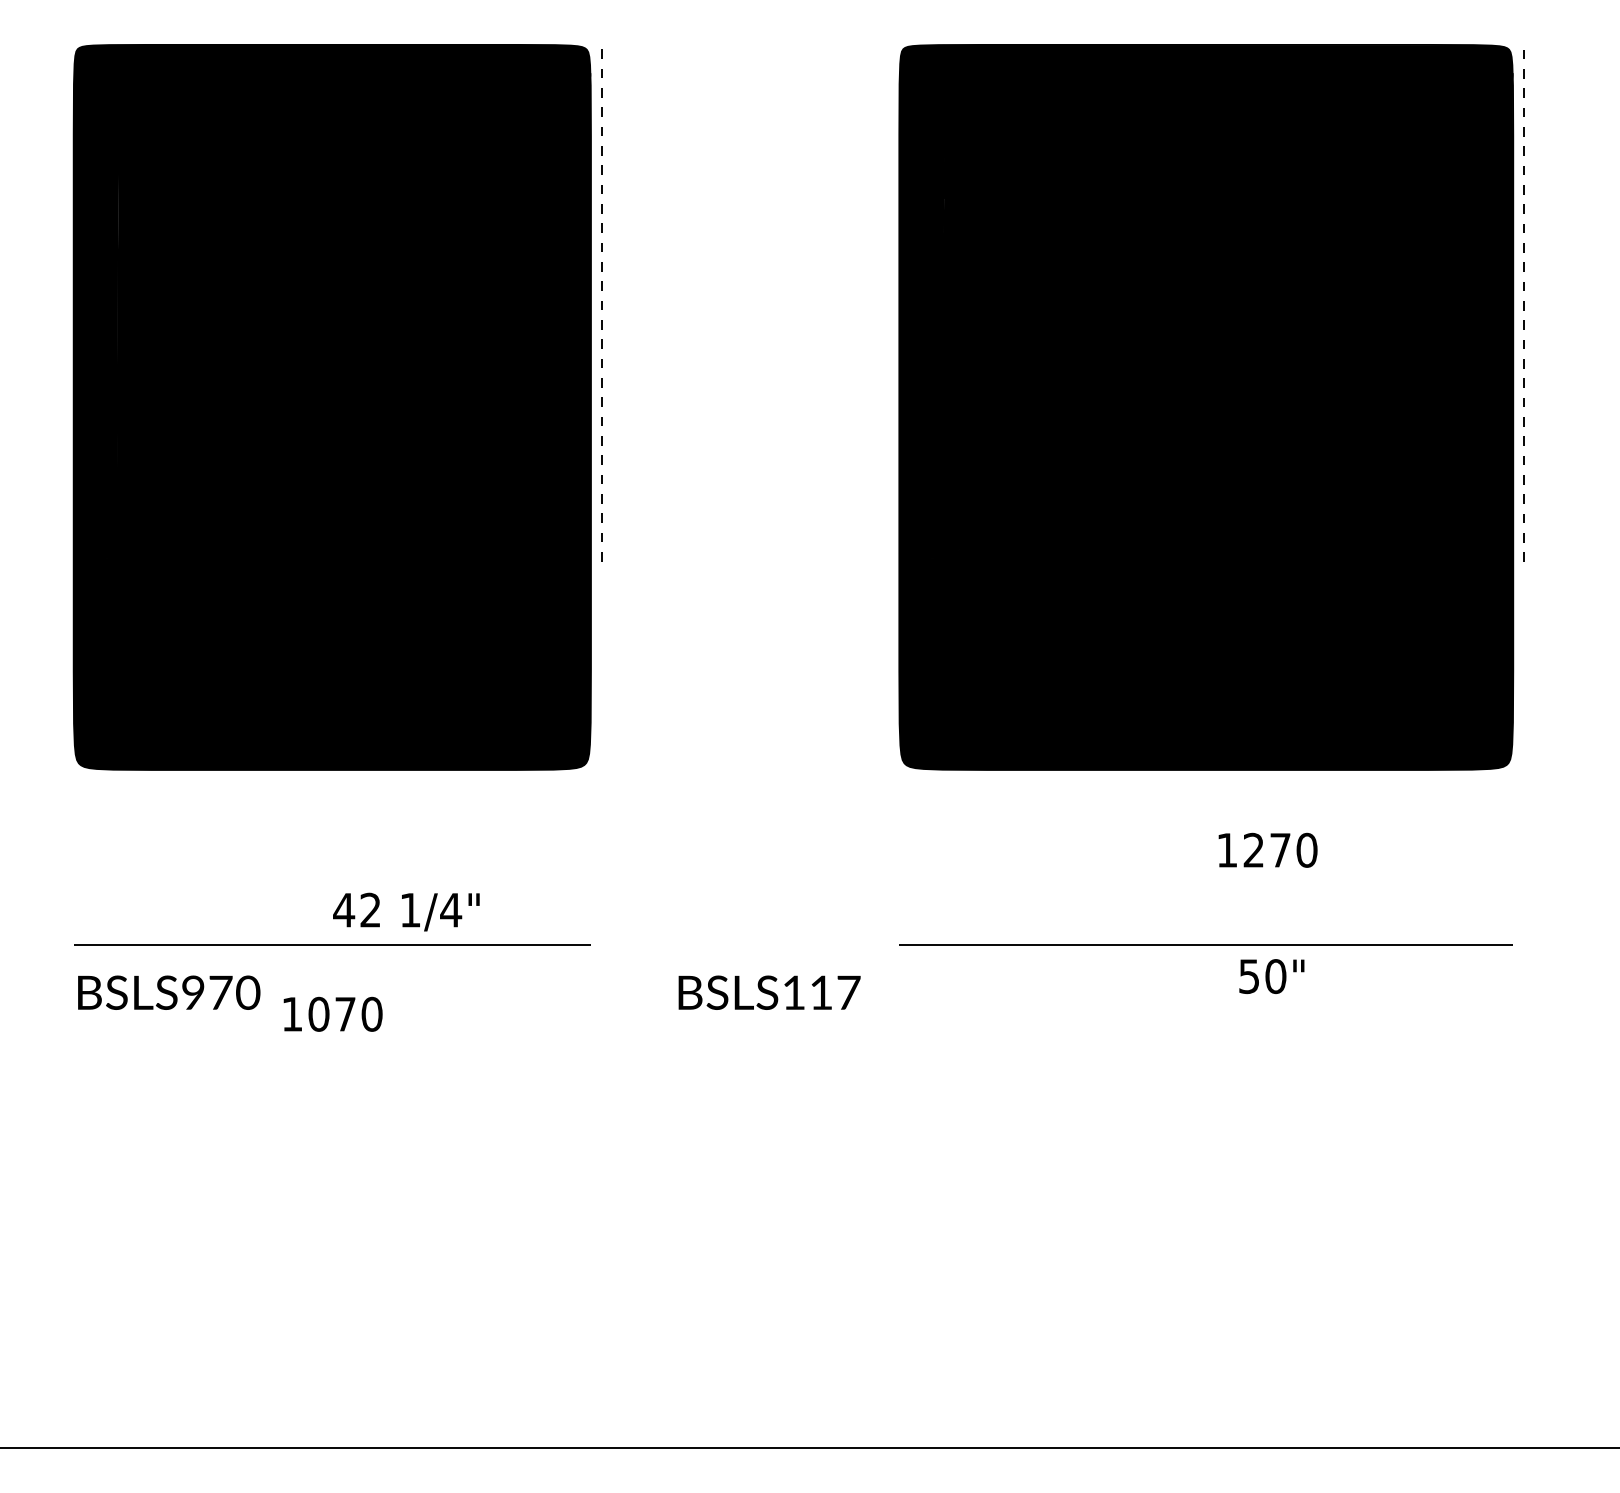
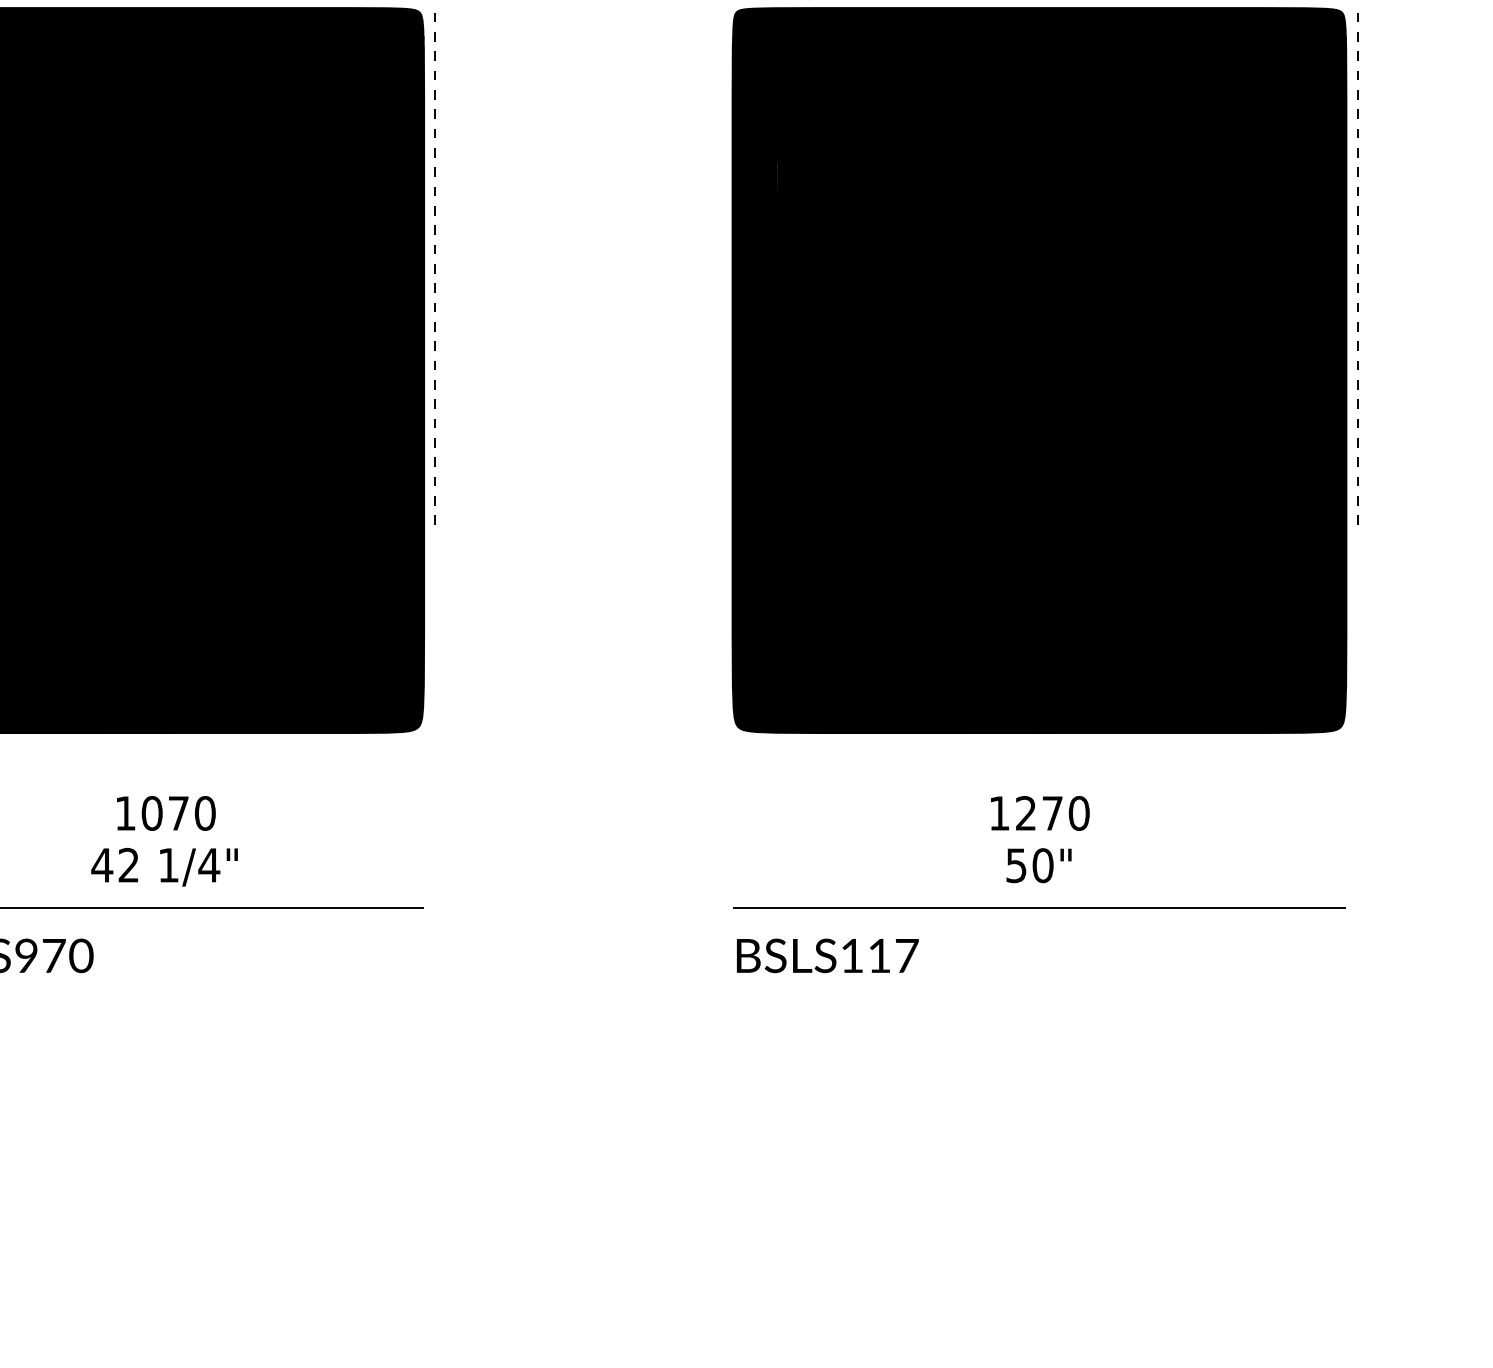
text: (1267, 849) -> (1039, 812), moved
text: (406, 911) -> (164, 866), moved
text: (1271, 976) -> (1038, 865), moved
text: (769, 992) -> (827, 955), moved
text: (332, 1013) -> (165, 812), moved

